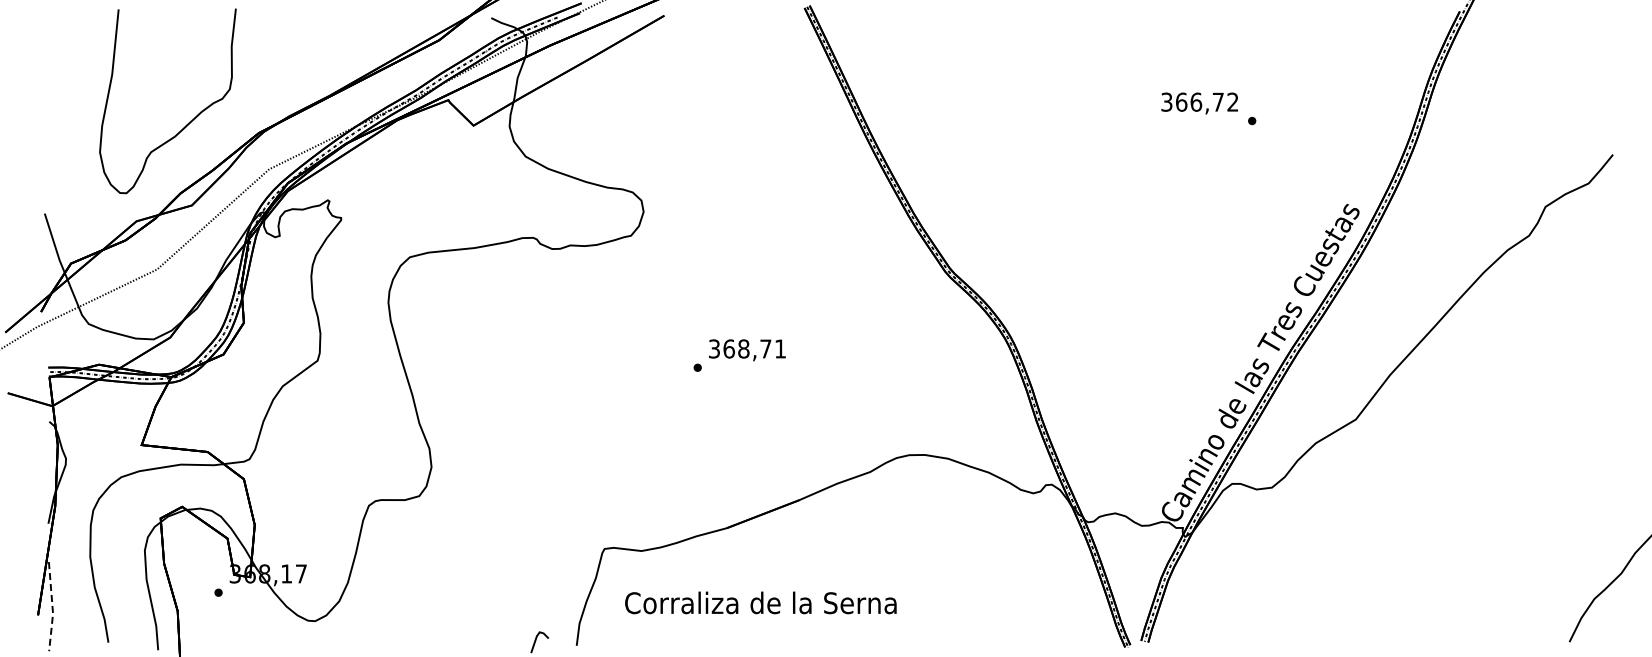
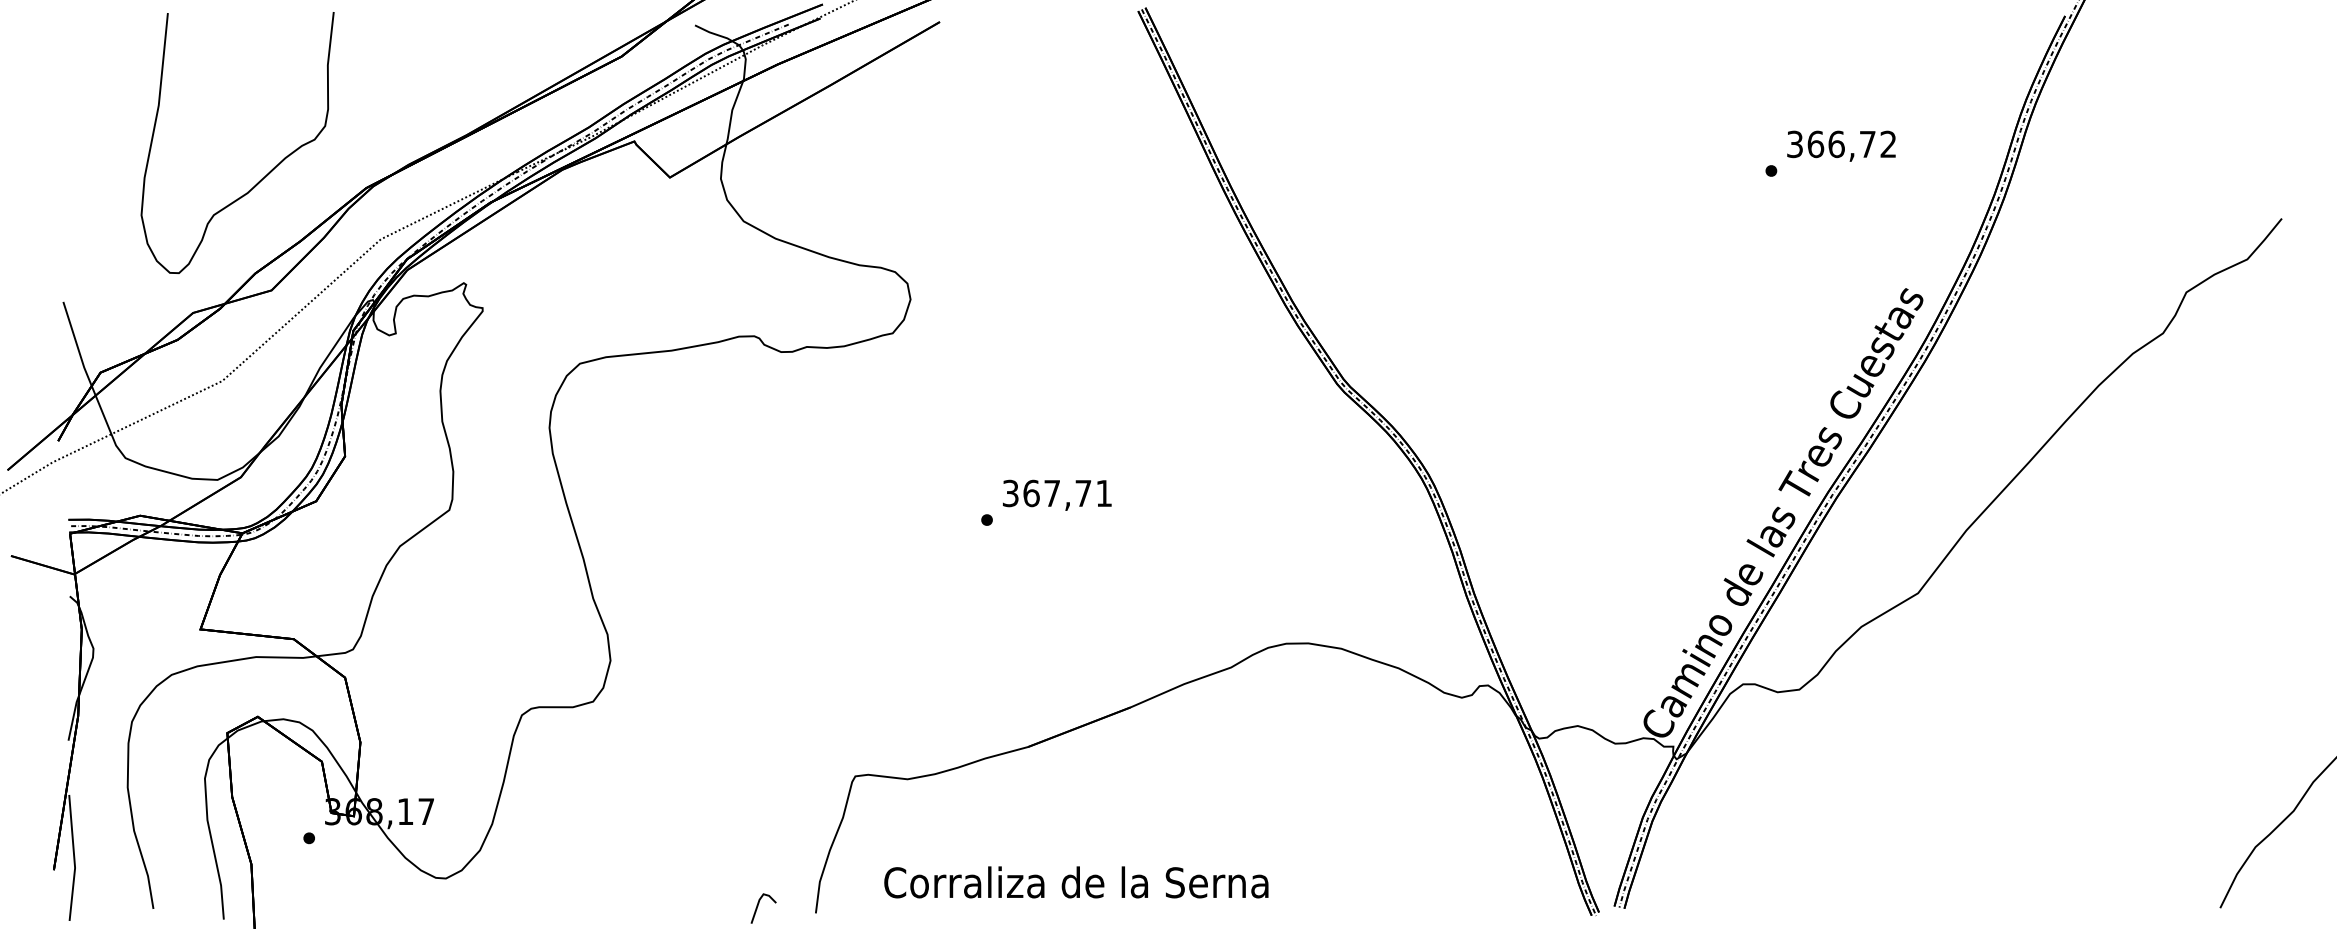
text: (1199, 103) -> (1841, 146), moved
text: (743, 348) -> (1051, 492), 368,71 -> 367,71
text: (760, 602) -> (1075, 881), moved
line: (52, 607) -> (74, 859), dashed -> solid

